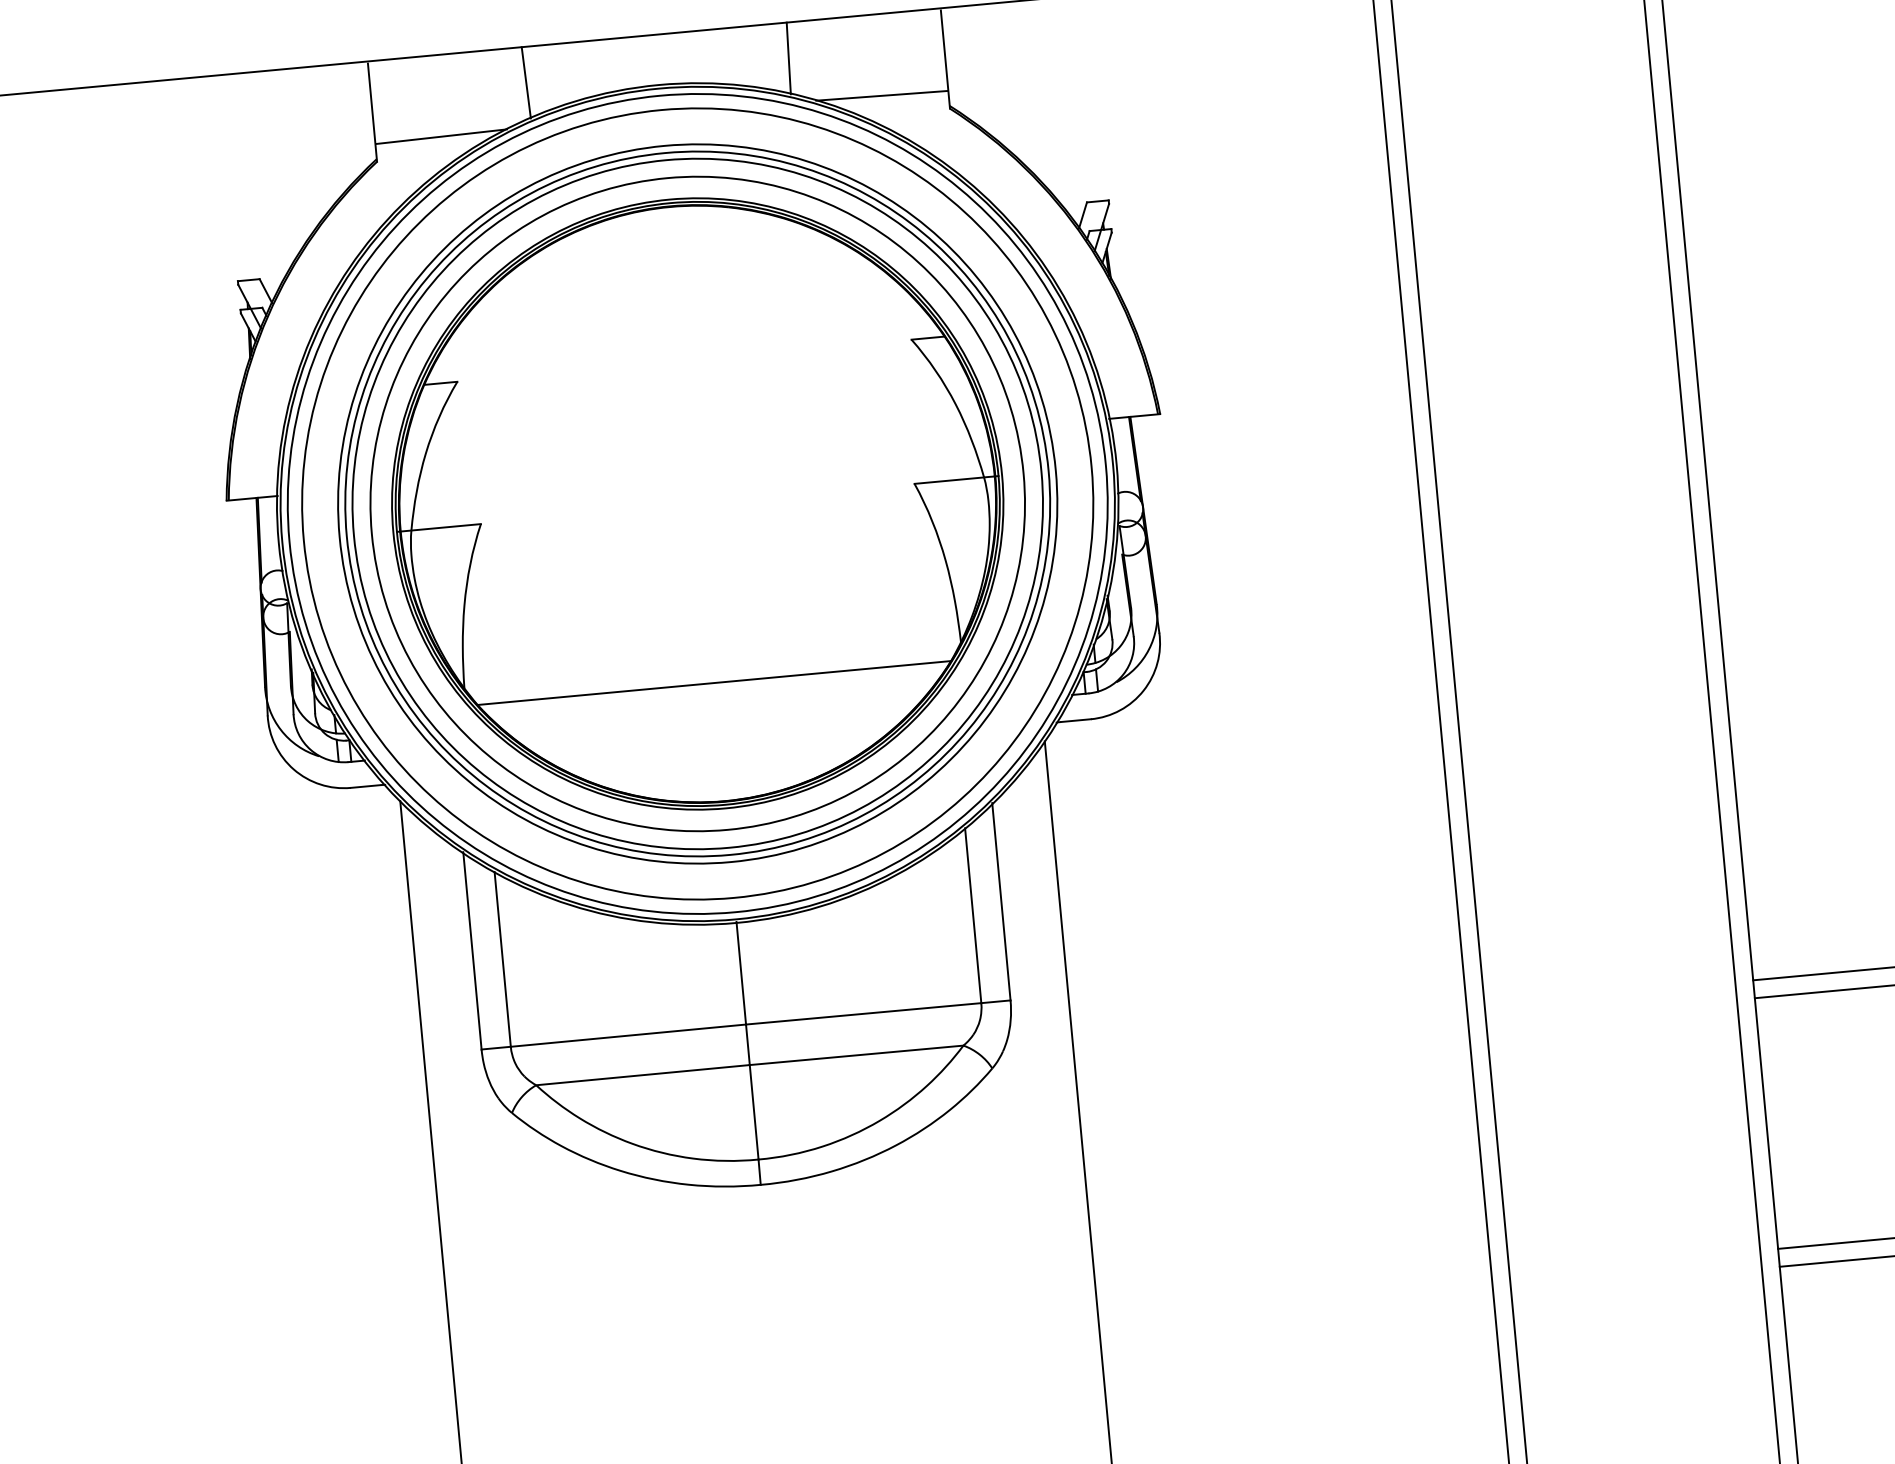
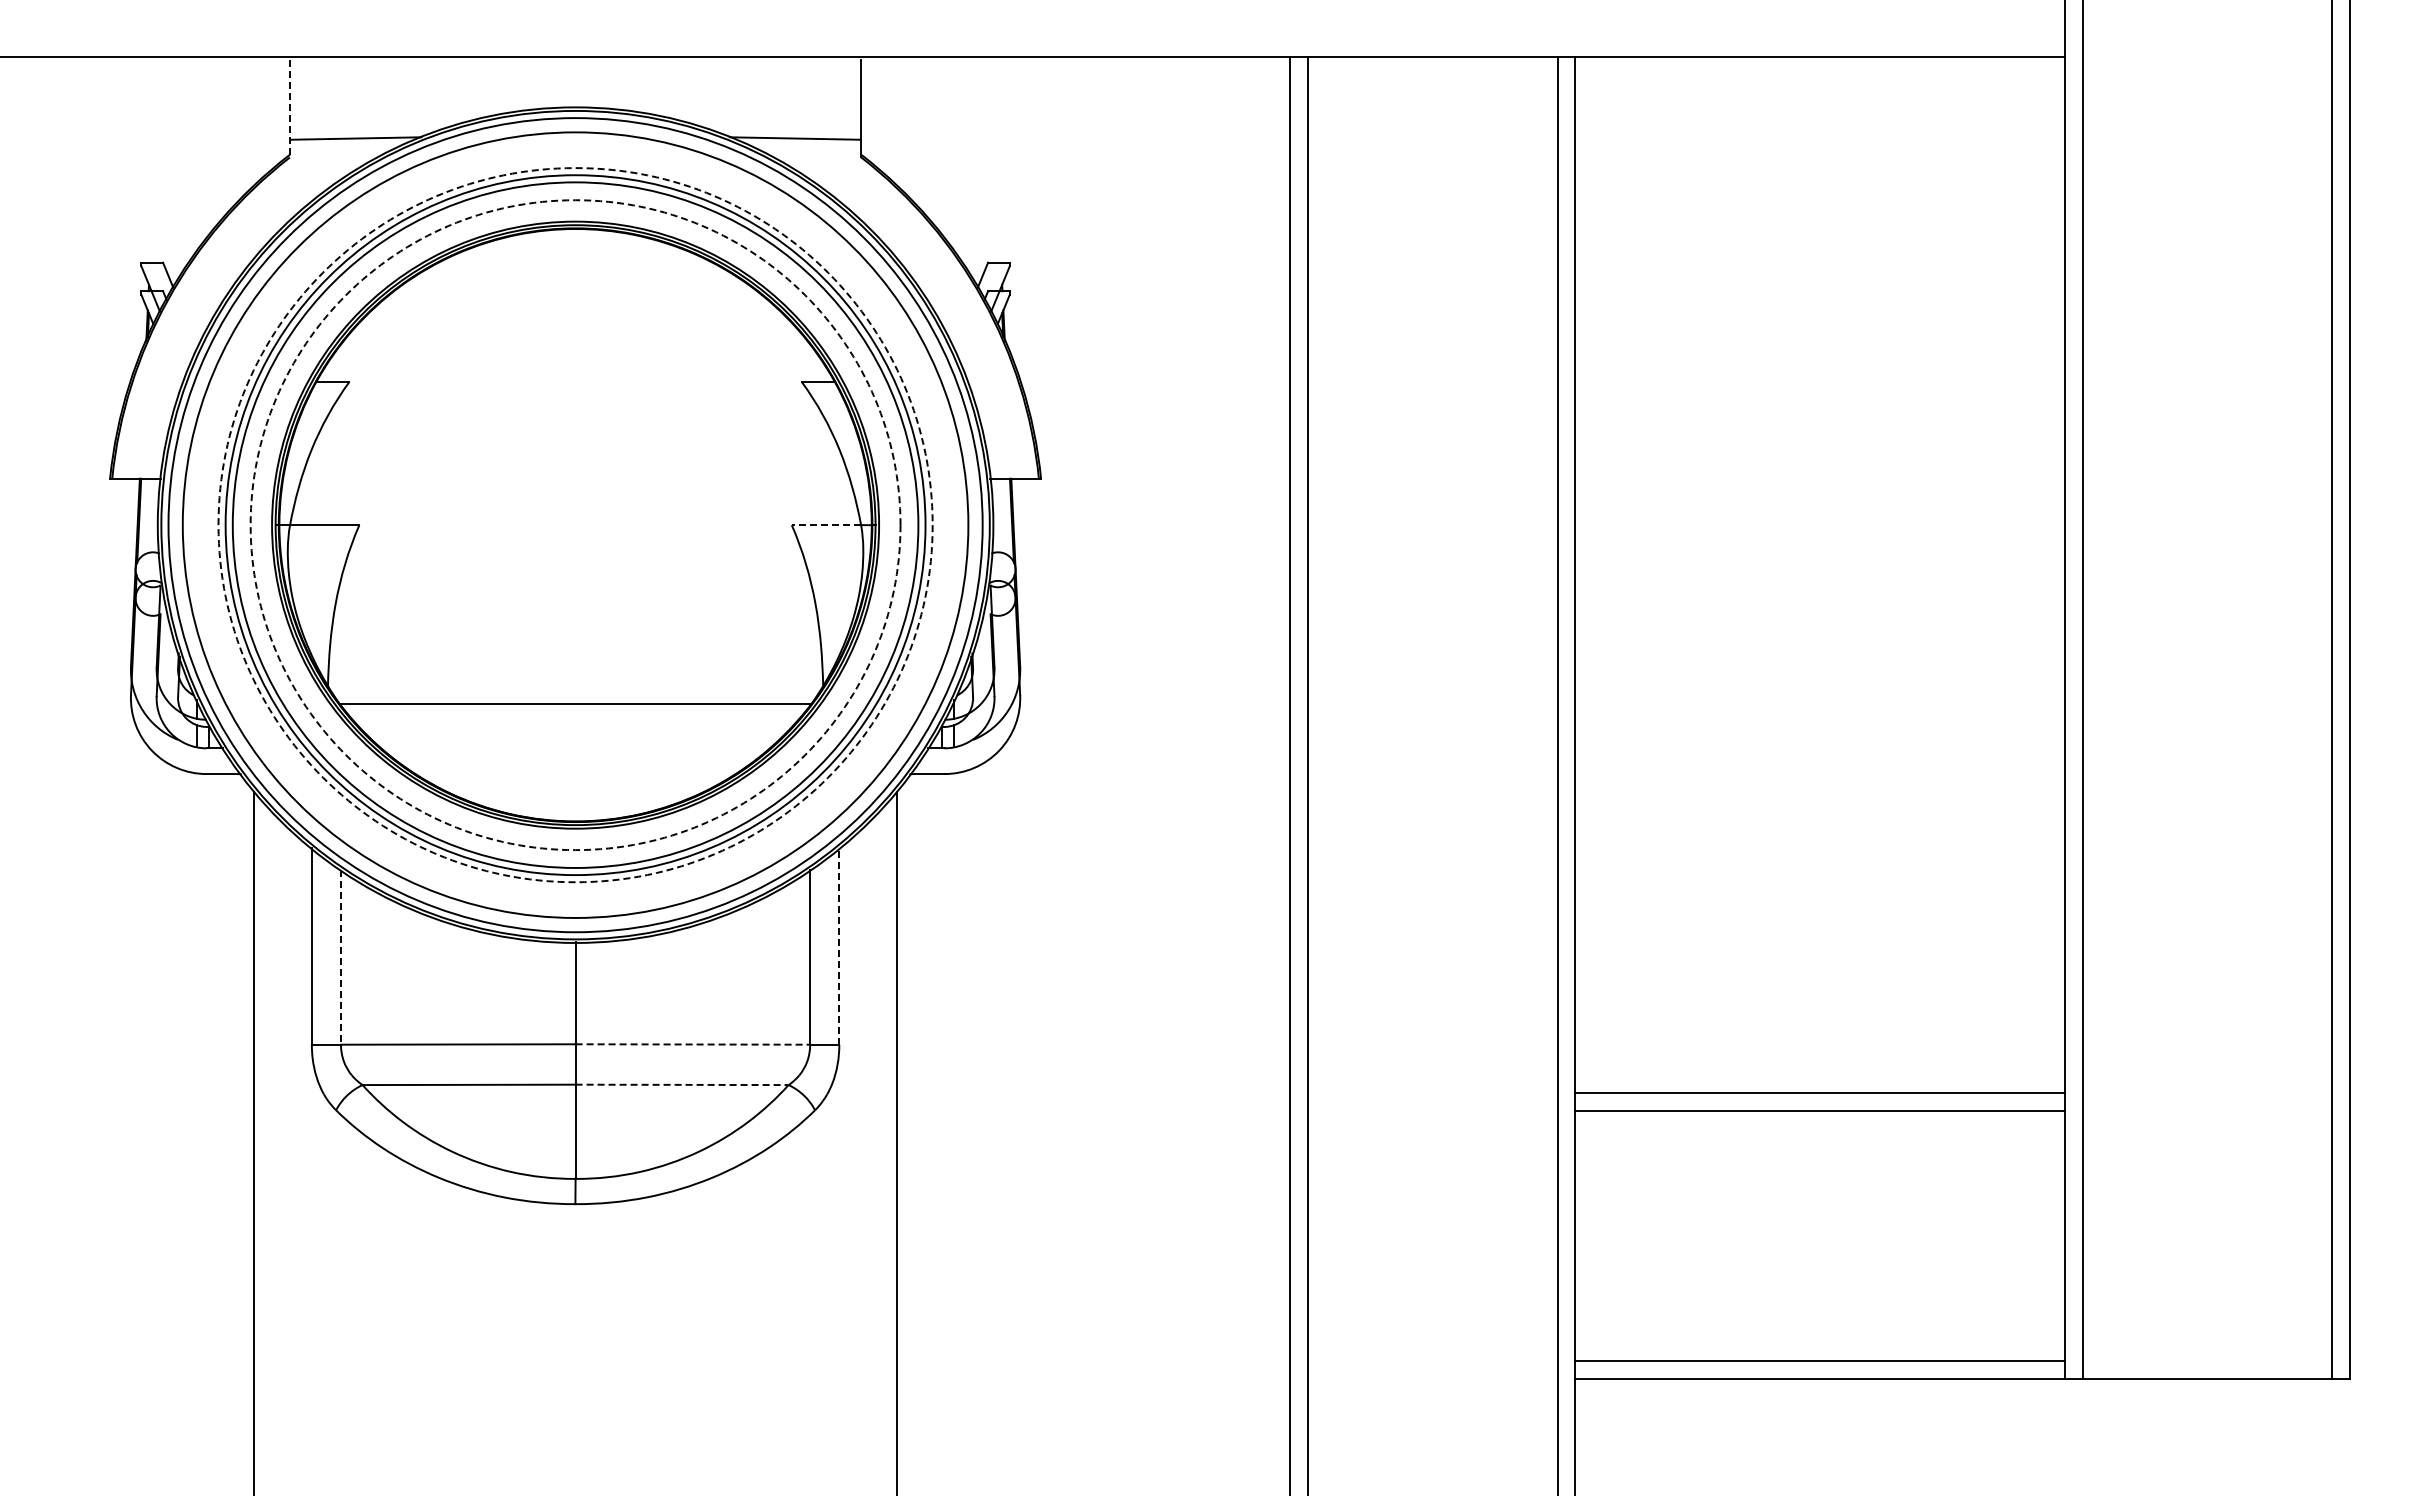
line: (788, 57) -> (706, 92), removed
line: (526, 82) -> (444, 92), removed
line: (372, 112) -> (289, 108), solid -> dashed
line: (949, 480) -> (826, 525), solid -> dashed
circle: (697, 504) -> (575, 525), solid -> dashed
circle: (697, 504) -> (575, 525), solid -> dashed
line: (1001, 900) -> (839, 945), solid -> dashed
line: (503, 960) -> (341, 958), solid -> dashed
line: (864, 1013) -> (693, 1044), solid -> dashed
line: (856, 1054) -> (682, 1084), solid -> dashed

